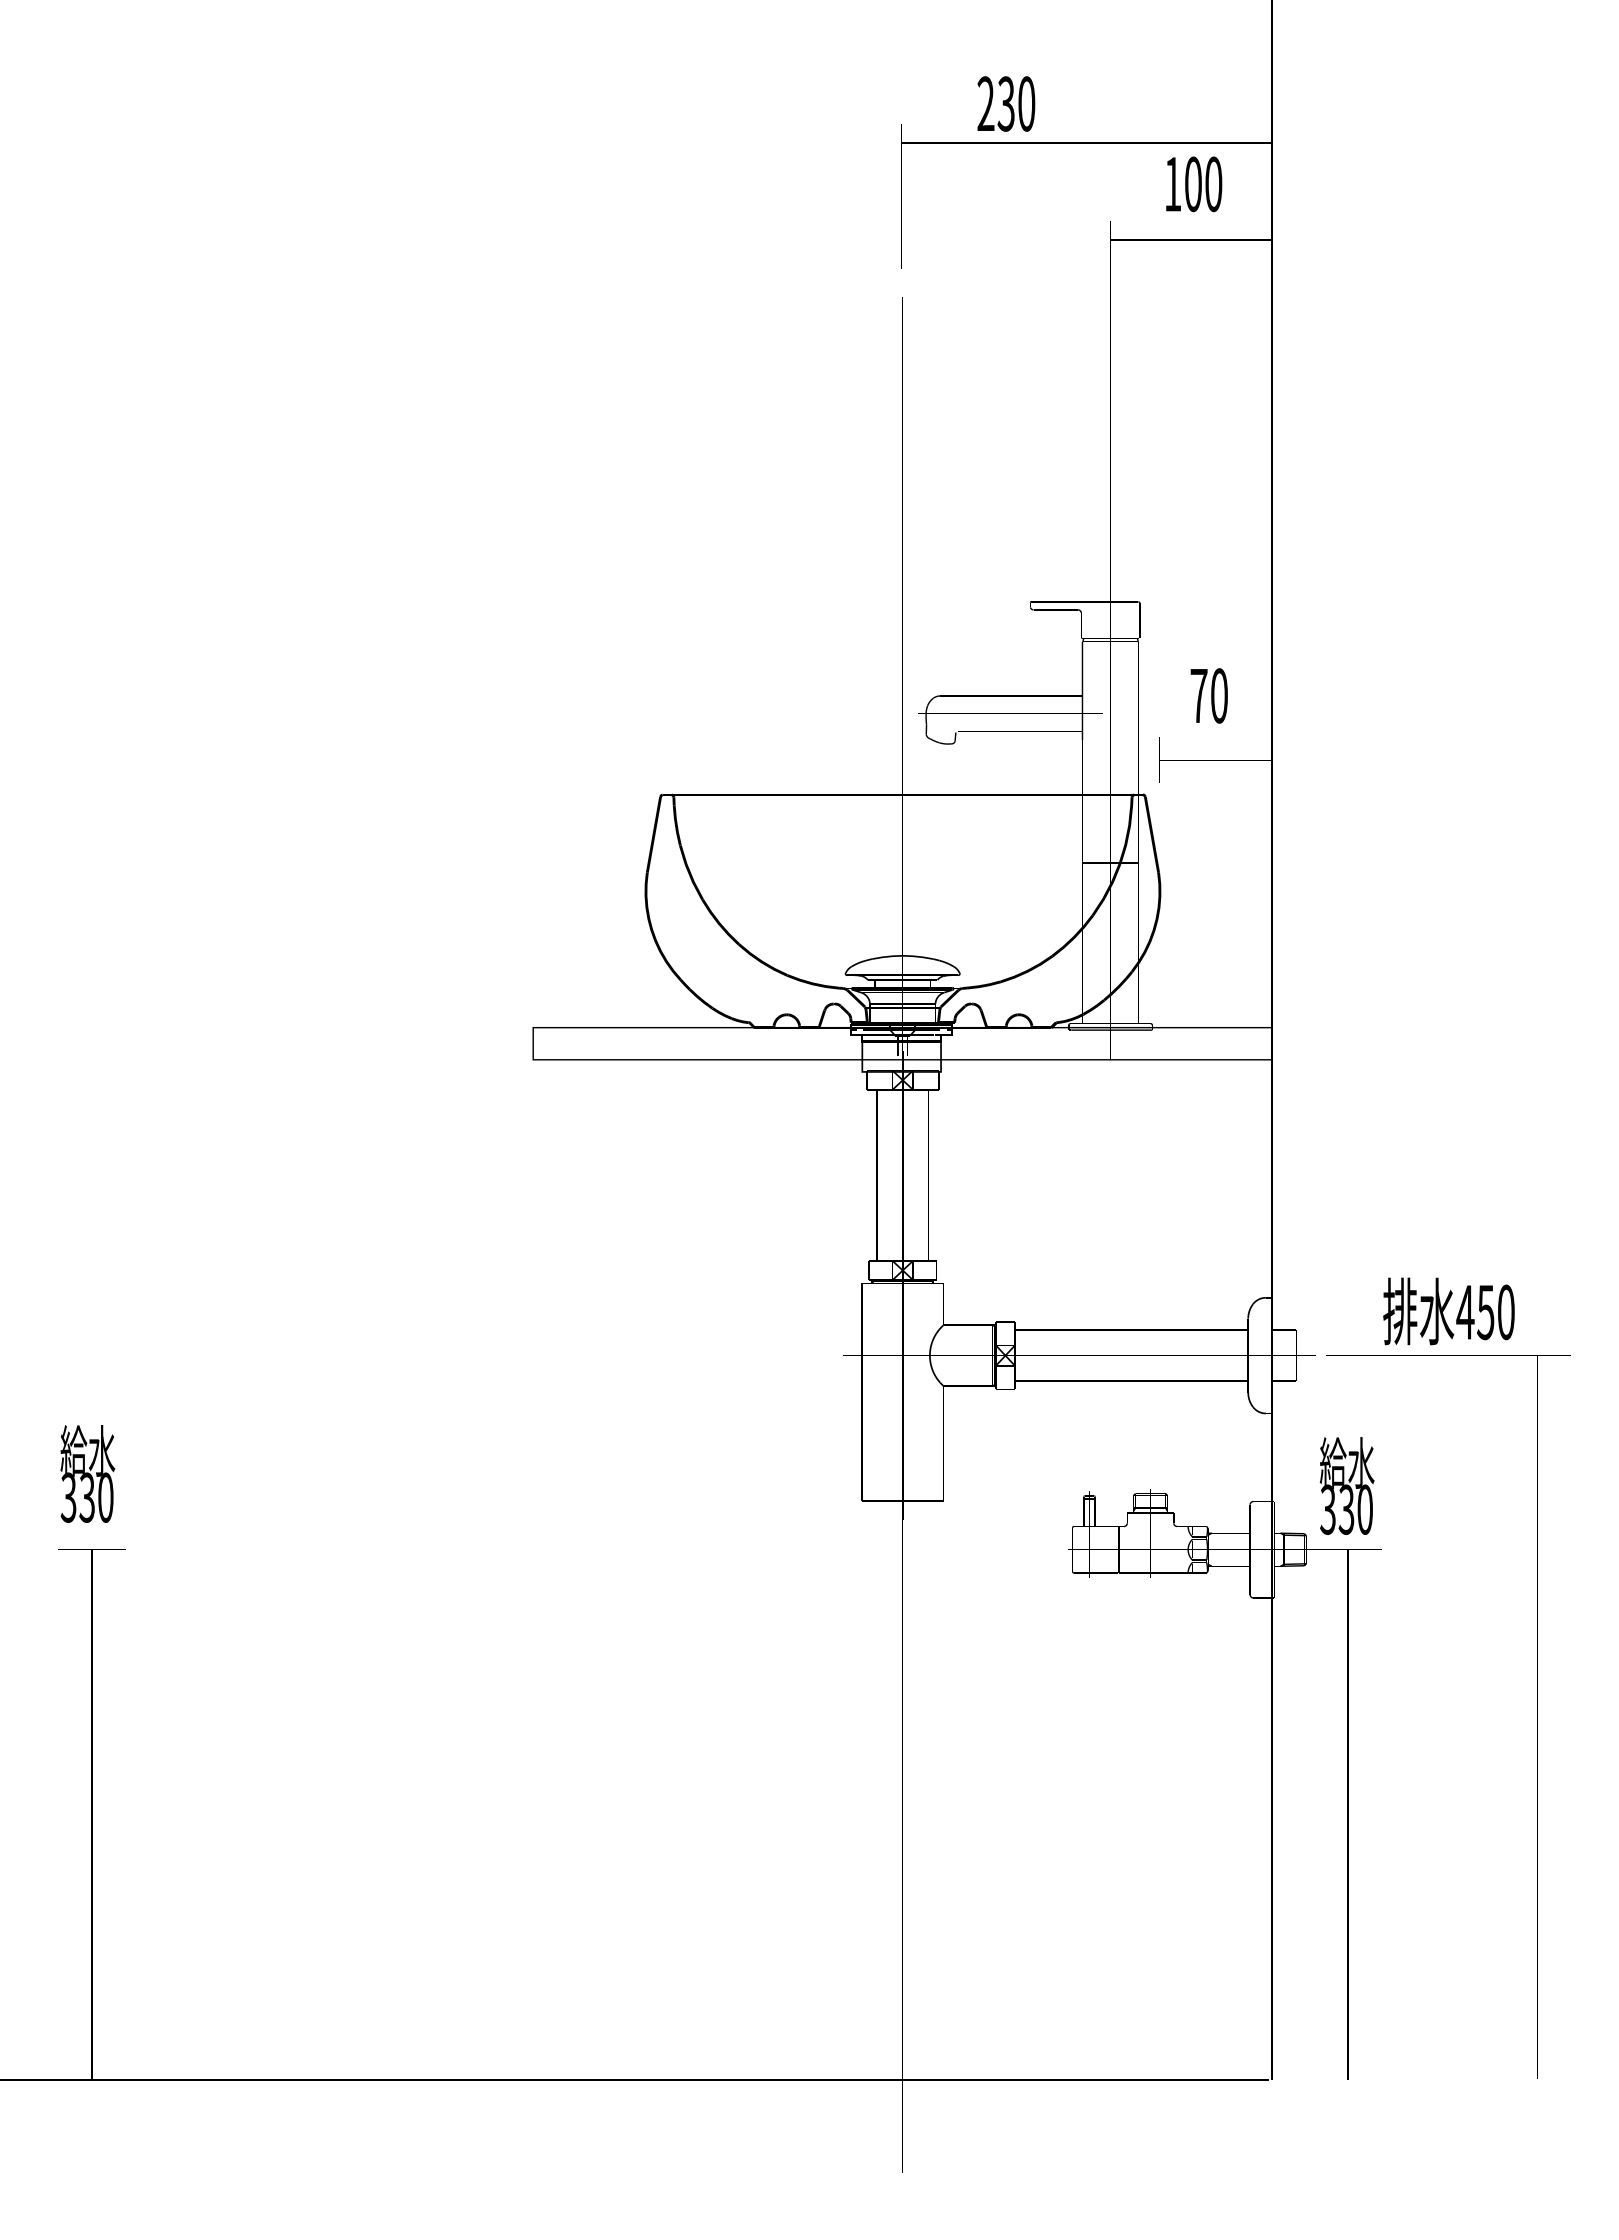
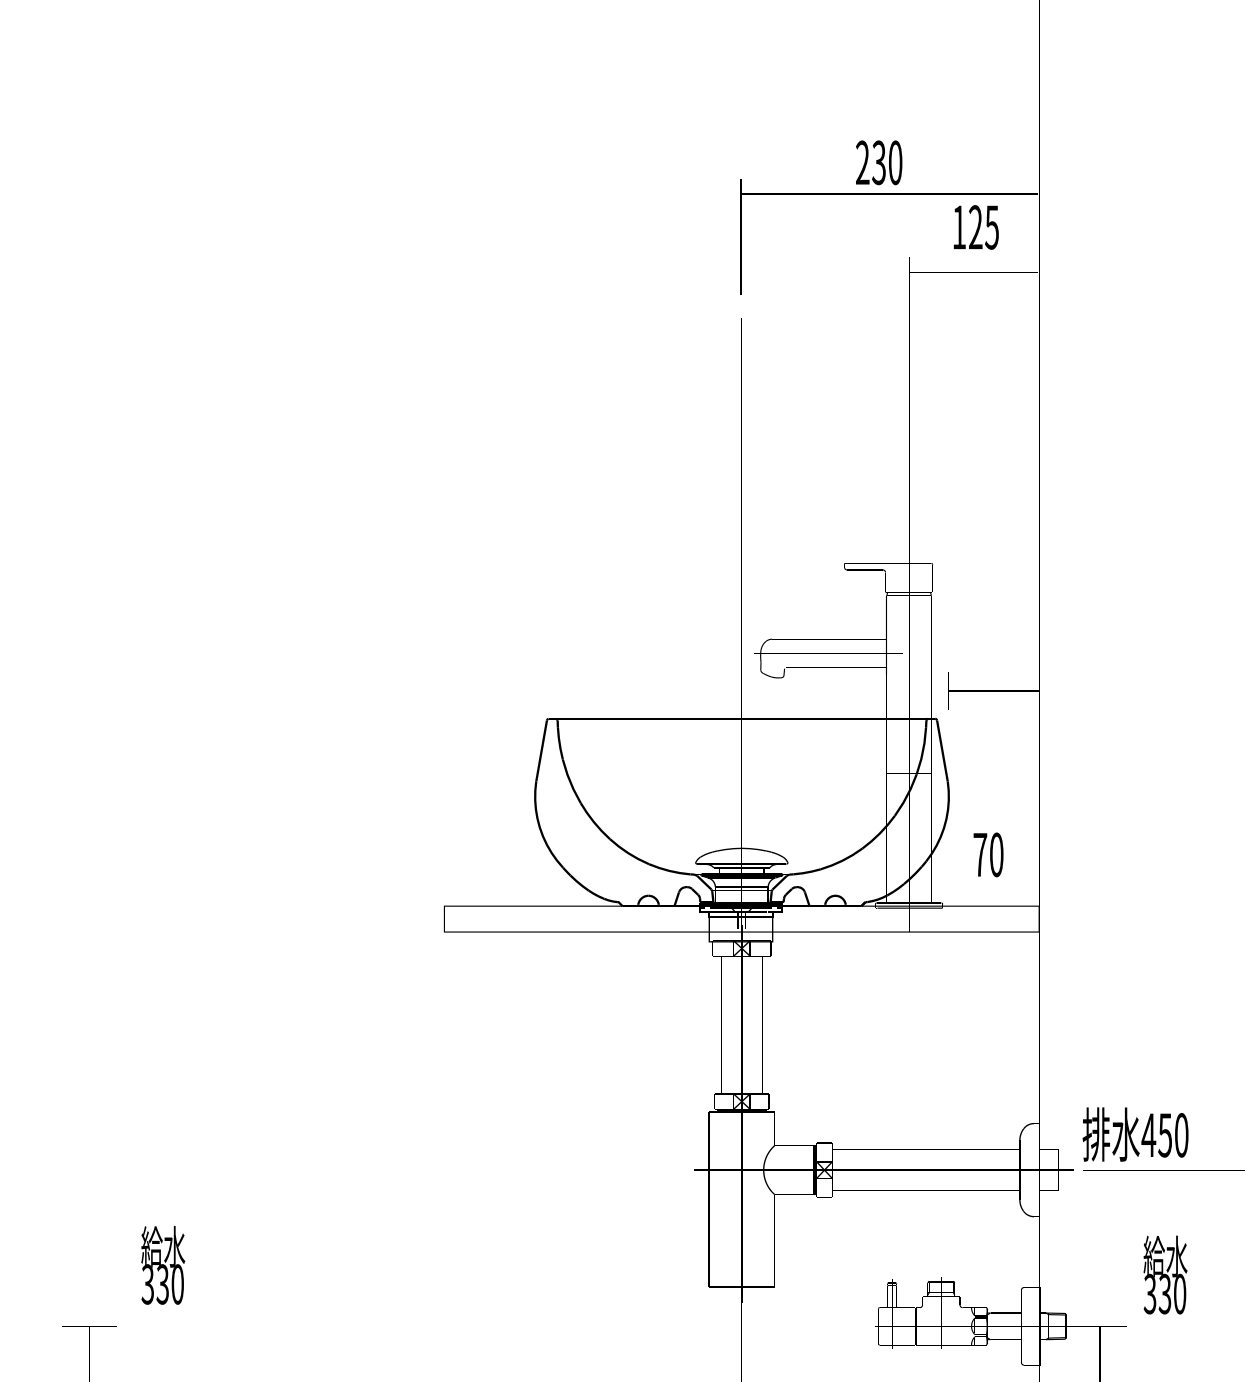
text: (1006, 103) -> (879, 162), moved
text: (1203, 184) -> (983, 227), 100 -> 125
text: (1208, 695) -> (987, 854), moved
text: (1448, 1311) -> (1135, 1134), moved
text: (87, 1473) -> (162, 1264), moved
text: (1346, 1485) -> (1164, 1274), moved

